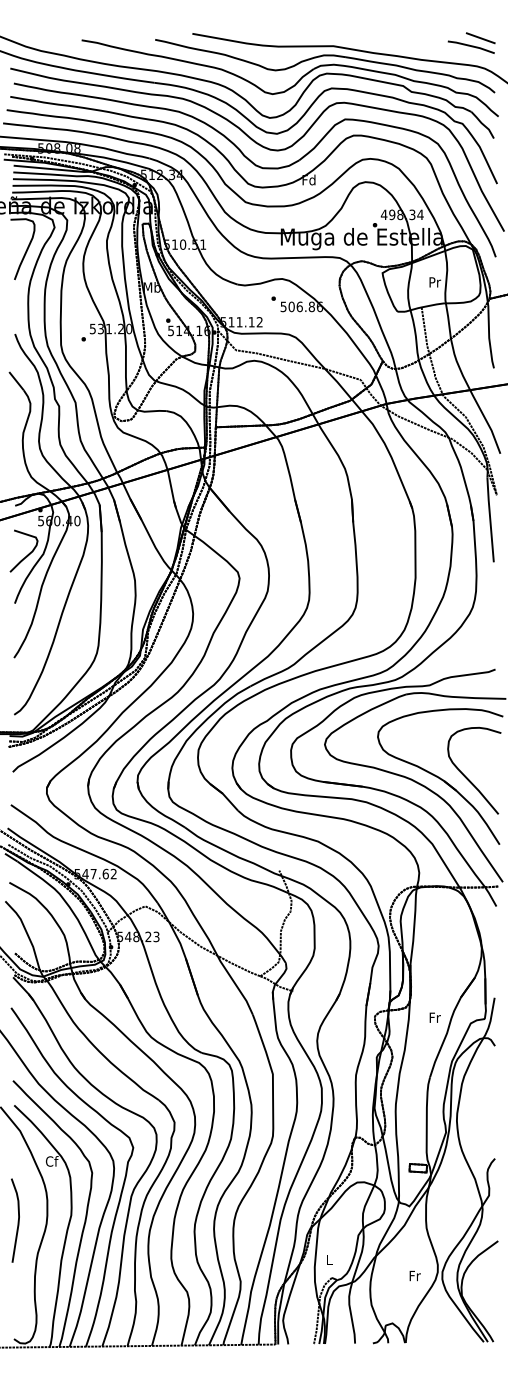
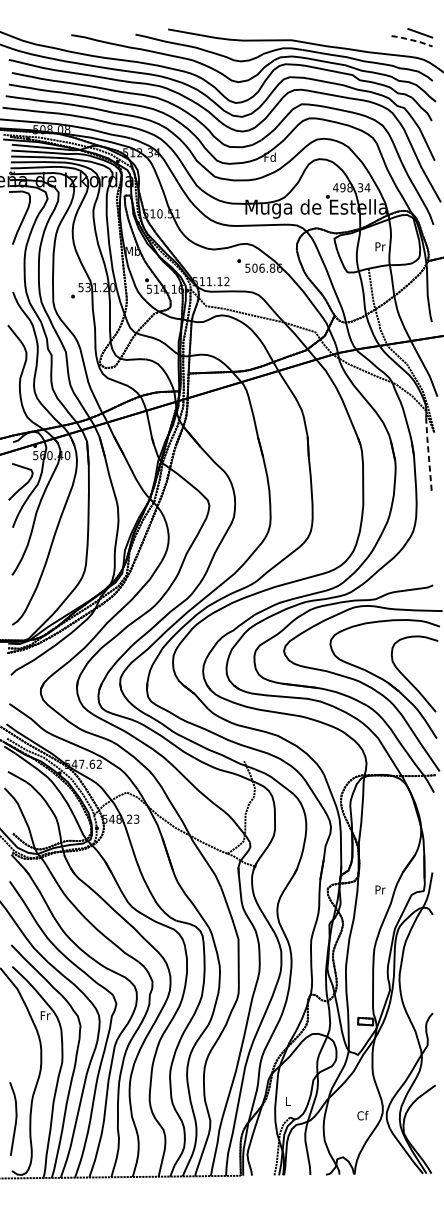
line: (471, 46) -> (412, 40), solid -> dashed
line: (490, 520) -> (428, 455), solid -> dashed
text: (435, 1017) -> (380, 889), Fr -> Pr
text: (51, 1161) -> (44, 1015), Cf -> Fr
curve: (17, 1220) -> (15, 1118), moved
text: (414, 1275) -> (362, 1115), Fr -> Cf

